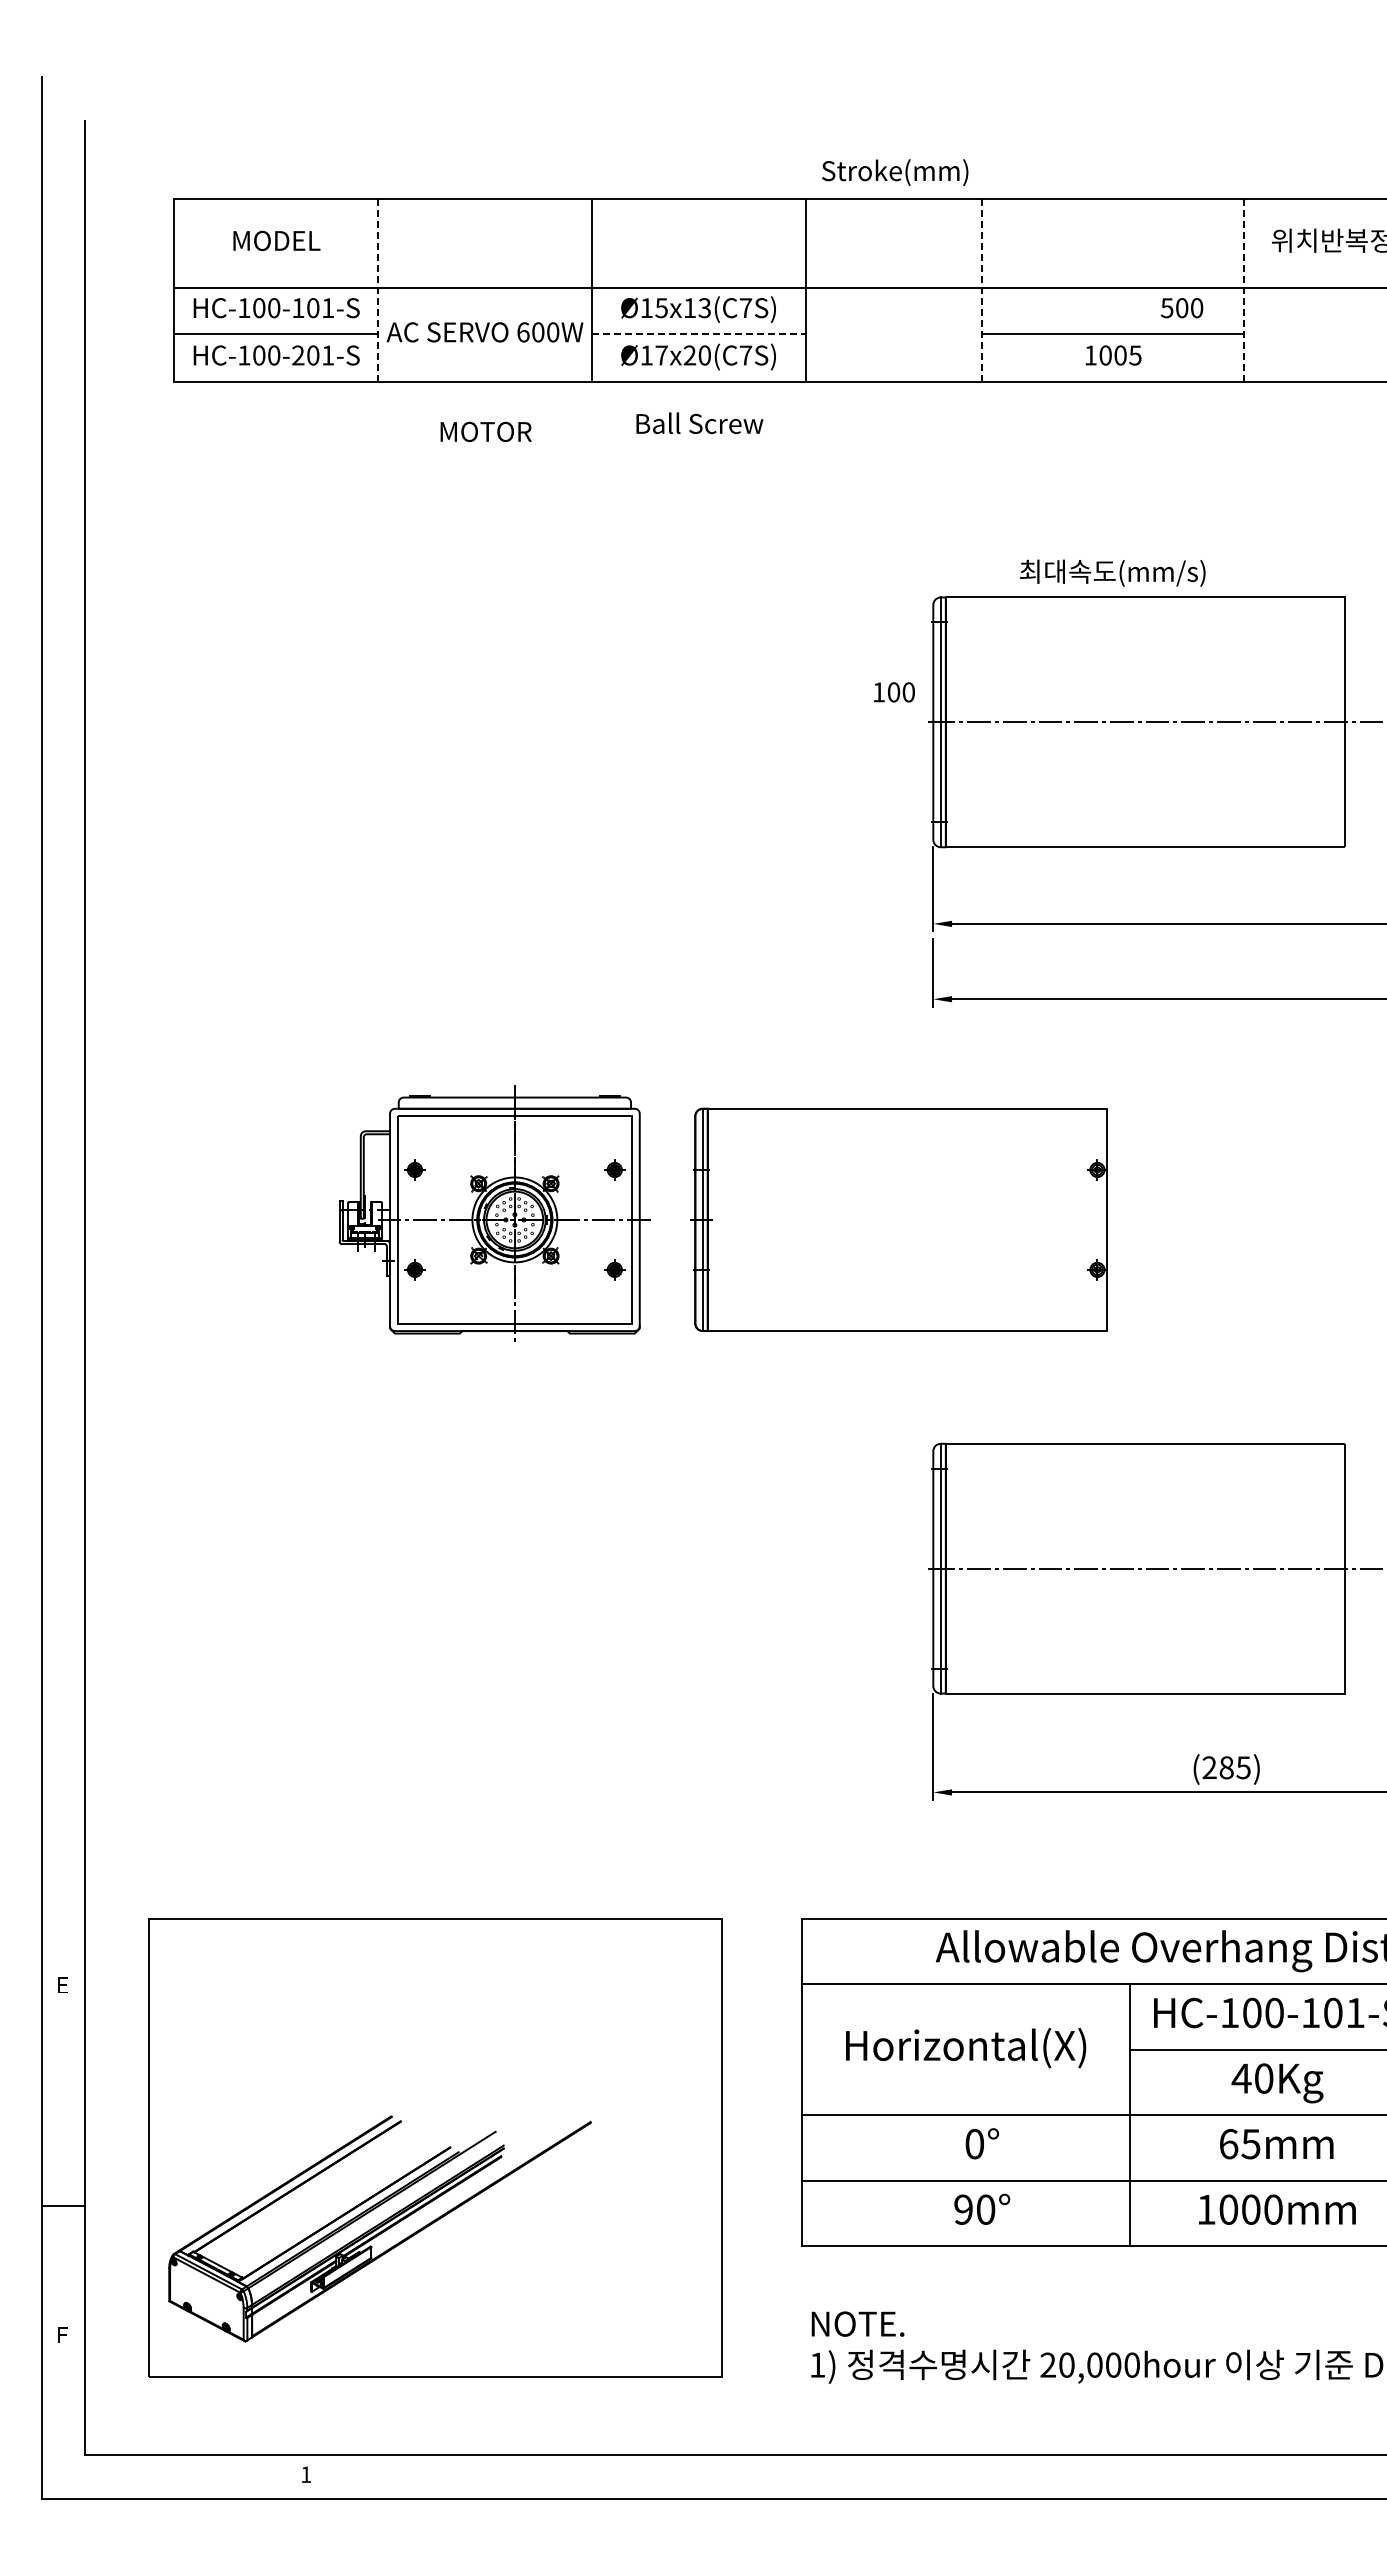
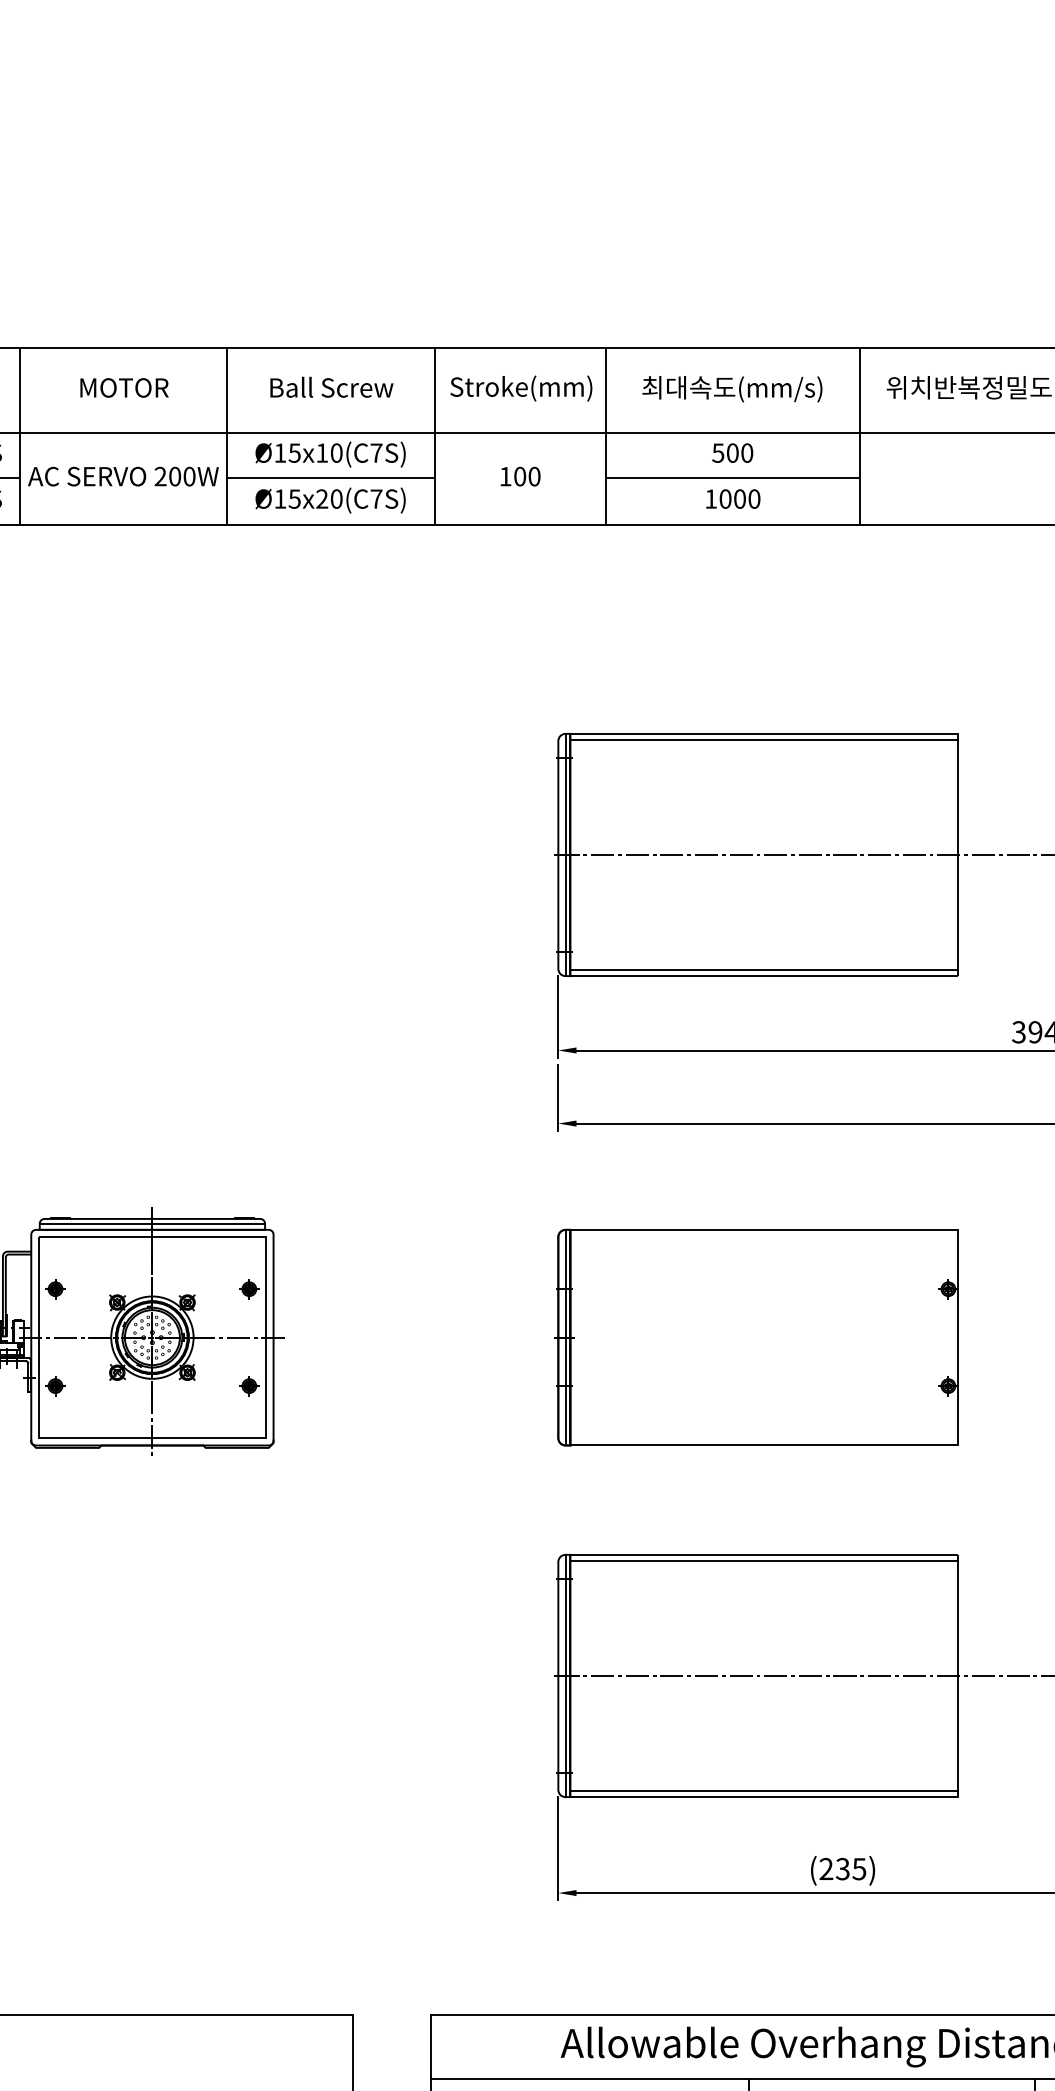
text: (895, 172) -> (521, 388), moved
line: (378, 291) -> (20, 436), dashed -> solid
line: (982, 291) -> (606, 436), dashed -> solid
line: (1244, 291) -> (860, 436), dashed -> solid
text: (704, 308) -> (336, 453), Ø15x13(C7S) -> Ø15x10(C7S)
text: (1181, 308) -> (732, 453), moved
text: (523, 332) -> (160, 476), 600W -> 200W
line: (699, 333) -> (331, 477), dashed -> solid
text: (661, 355) -> (294, 499), Ø17x20(C7S) -> Ø15x20(C7S)
text: (1135, 355) -> (754, 499), 1005 -> 1000
text: (699, 423) -> (331, 387), moved
text: (485, 431) -> (123, 387), moved
text: (1112, 572) -> (732, 388), moved
line: (1145, 603) -> (764, 739), added
text: (894, 692) -> (520, 476), moved
line: (1145, 841) -> (764, 970), added
line: (514, 1102) -> (152, 1223), added
part: (898, 1219) -> (755, 1337), moved
line: (1145, 1450) -> (764, 1561), added
line: (1145, 1687) -> (764, 1791), added
text: (1226, 1767) -> (842, 1868), (285) -> (235)

